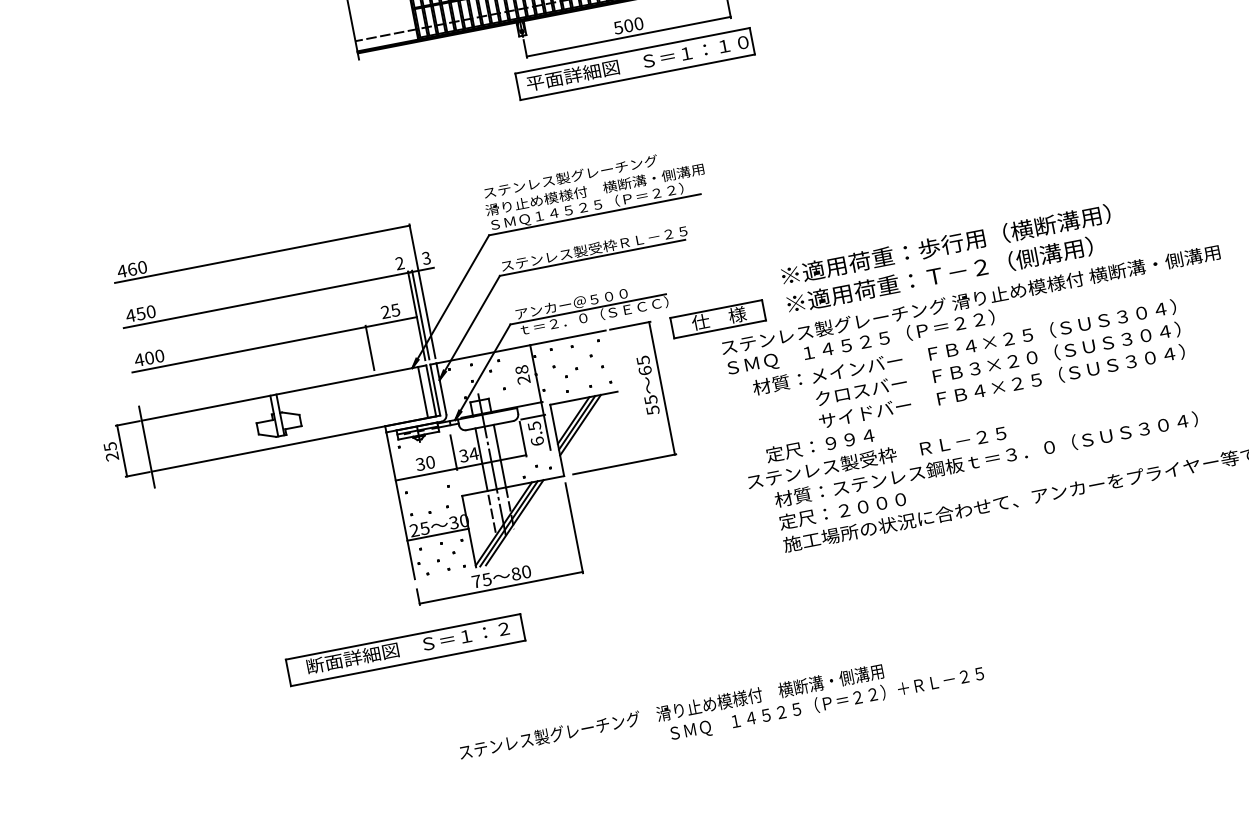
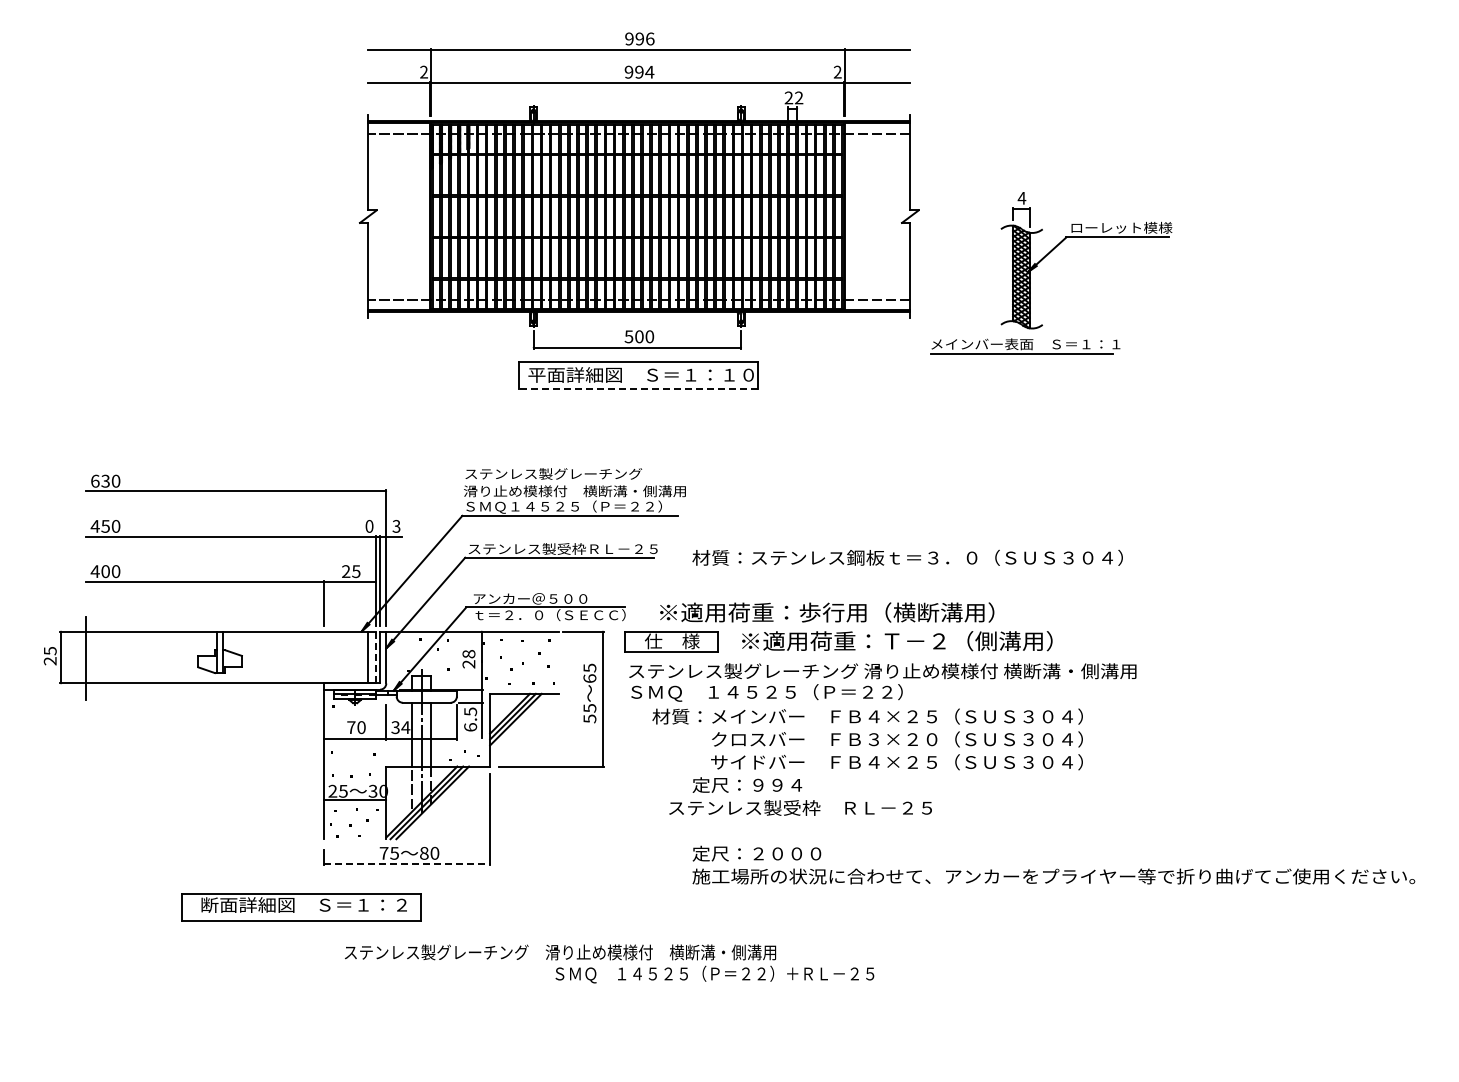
line: (636, 77) -> (637, 389), solid -> dashed
text: (946, 244) -> (827, 612), moved
text: (399, 263) -> (369, 526), 2 -> 0
text: (127, 269) -> (100, 480), 460 -> 630
text: (979, 344) -> (882, 716), moved
line: (430, 390) -> (375, 657), solid -> dashed
text: (986, 459) -> (907, 557), moved
text: (420, 464) -> (351, 727), 30 -> 70
line: (501, 588) -> (407, 864), solid -> dashed
text: (721, 713) -> (609, 963), moved

